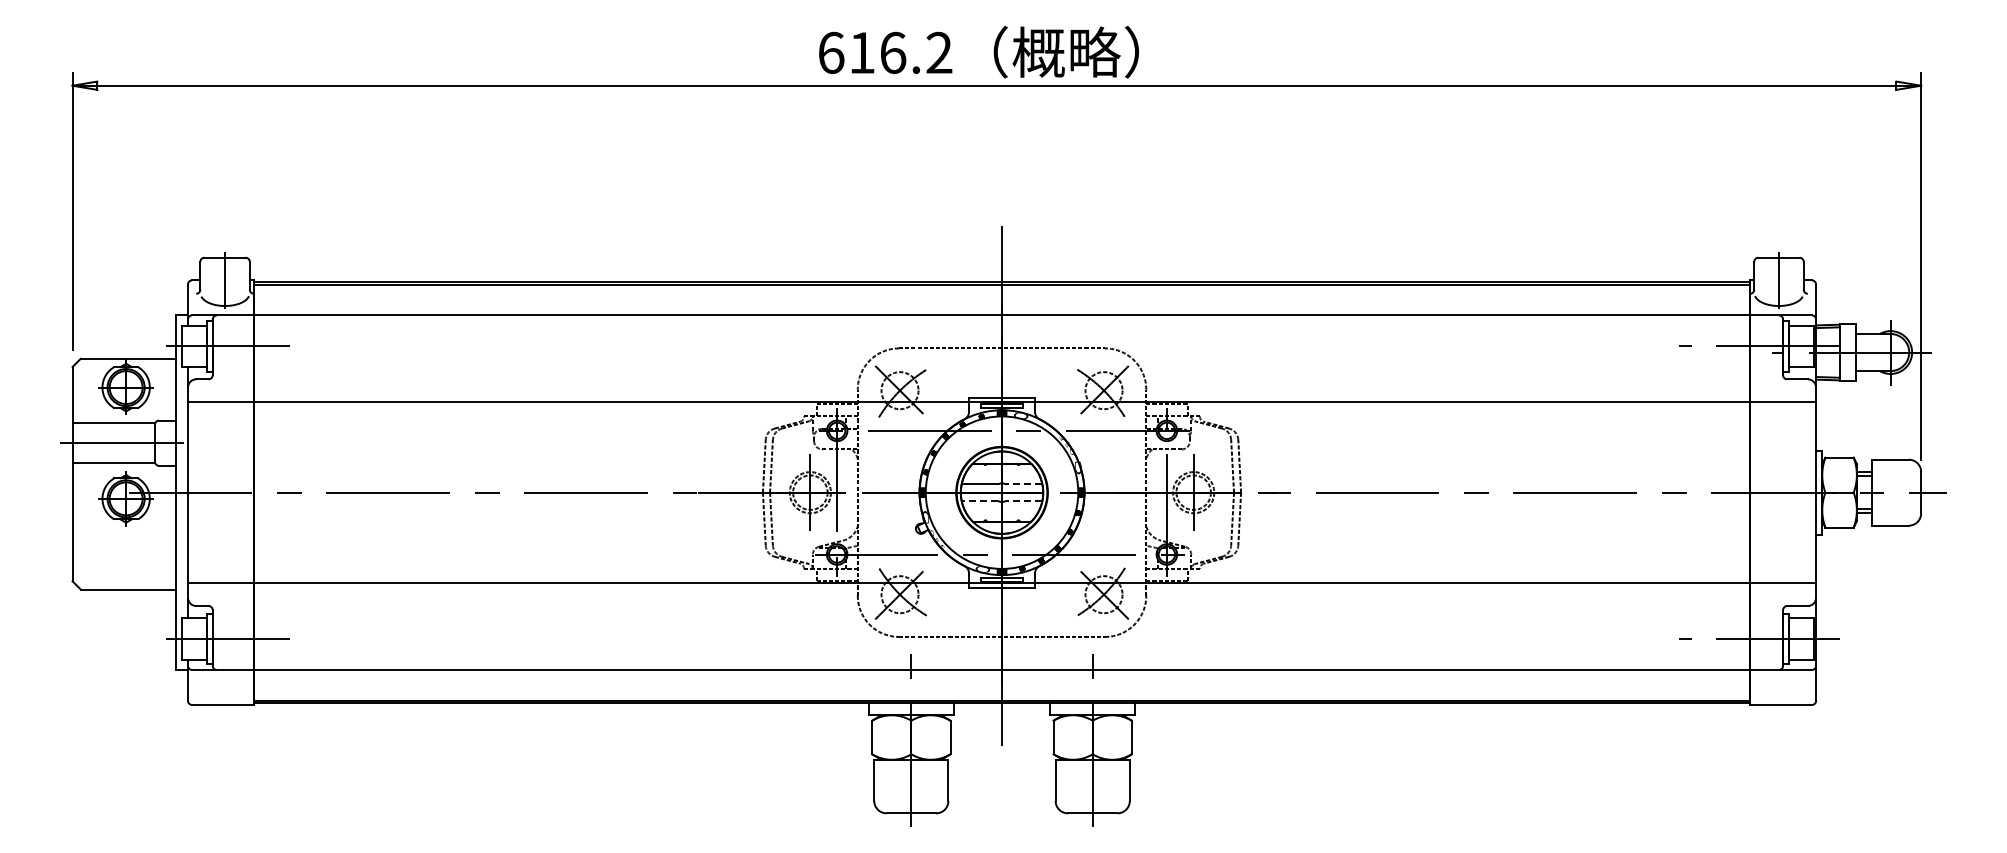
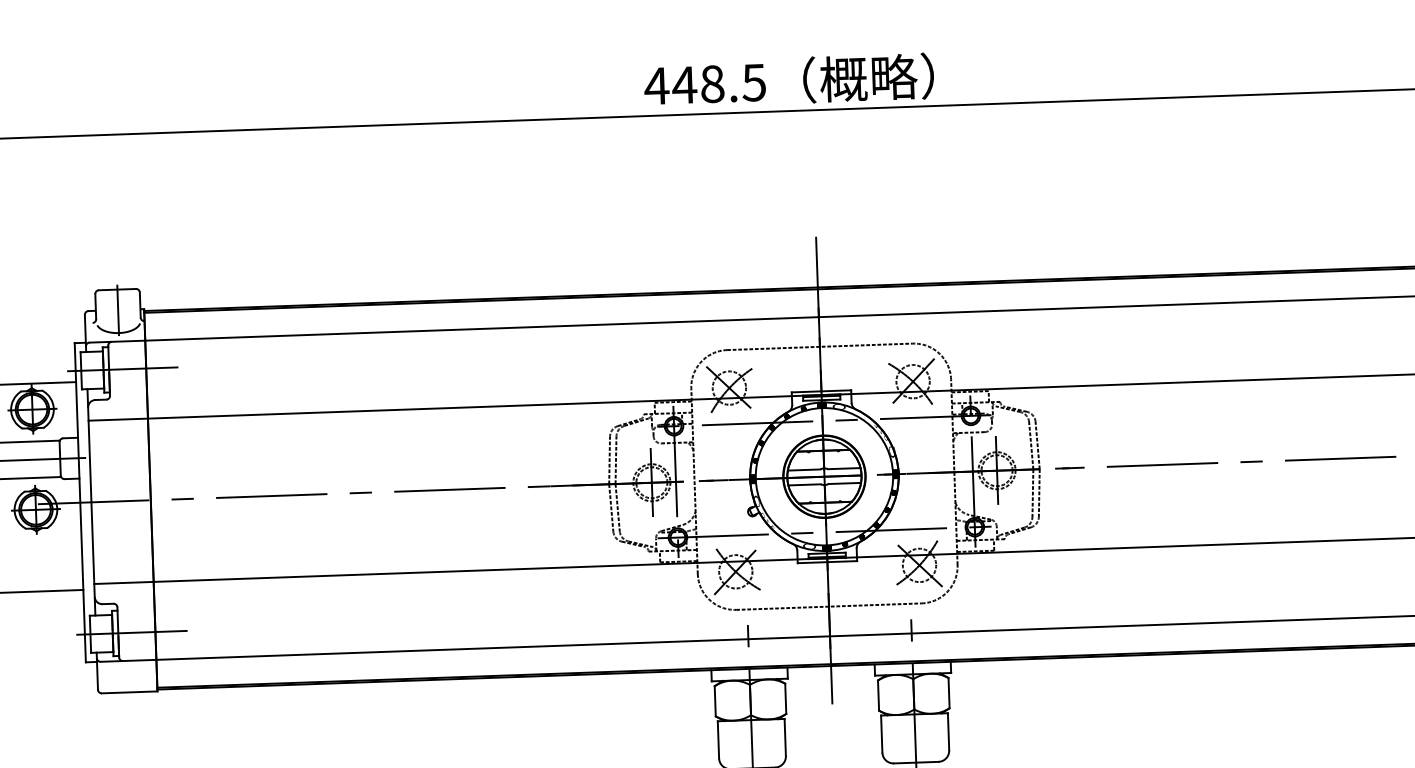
text: (884, 52) -> (704, 84), 616.2 -> 448.5
line: (1023, 484) -> (843, 468), dashed -> solid
line: (979, 500) -> (804, 484), dashed -> solid
line: (1023, 500) -> (844, 483), dashed -> solid

